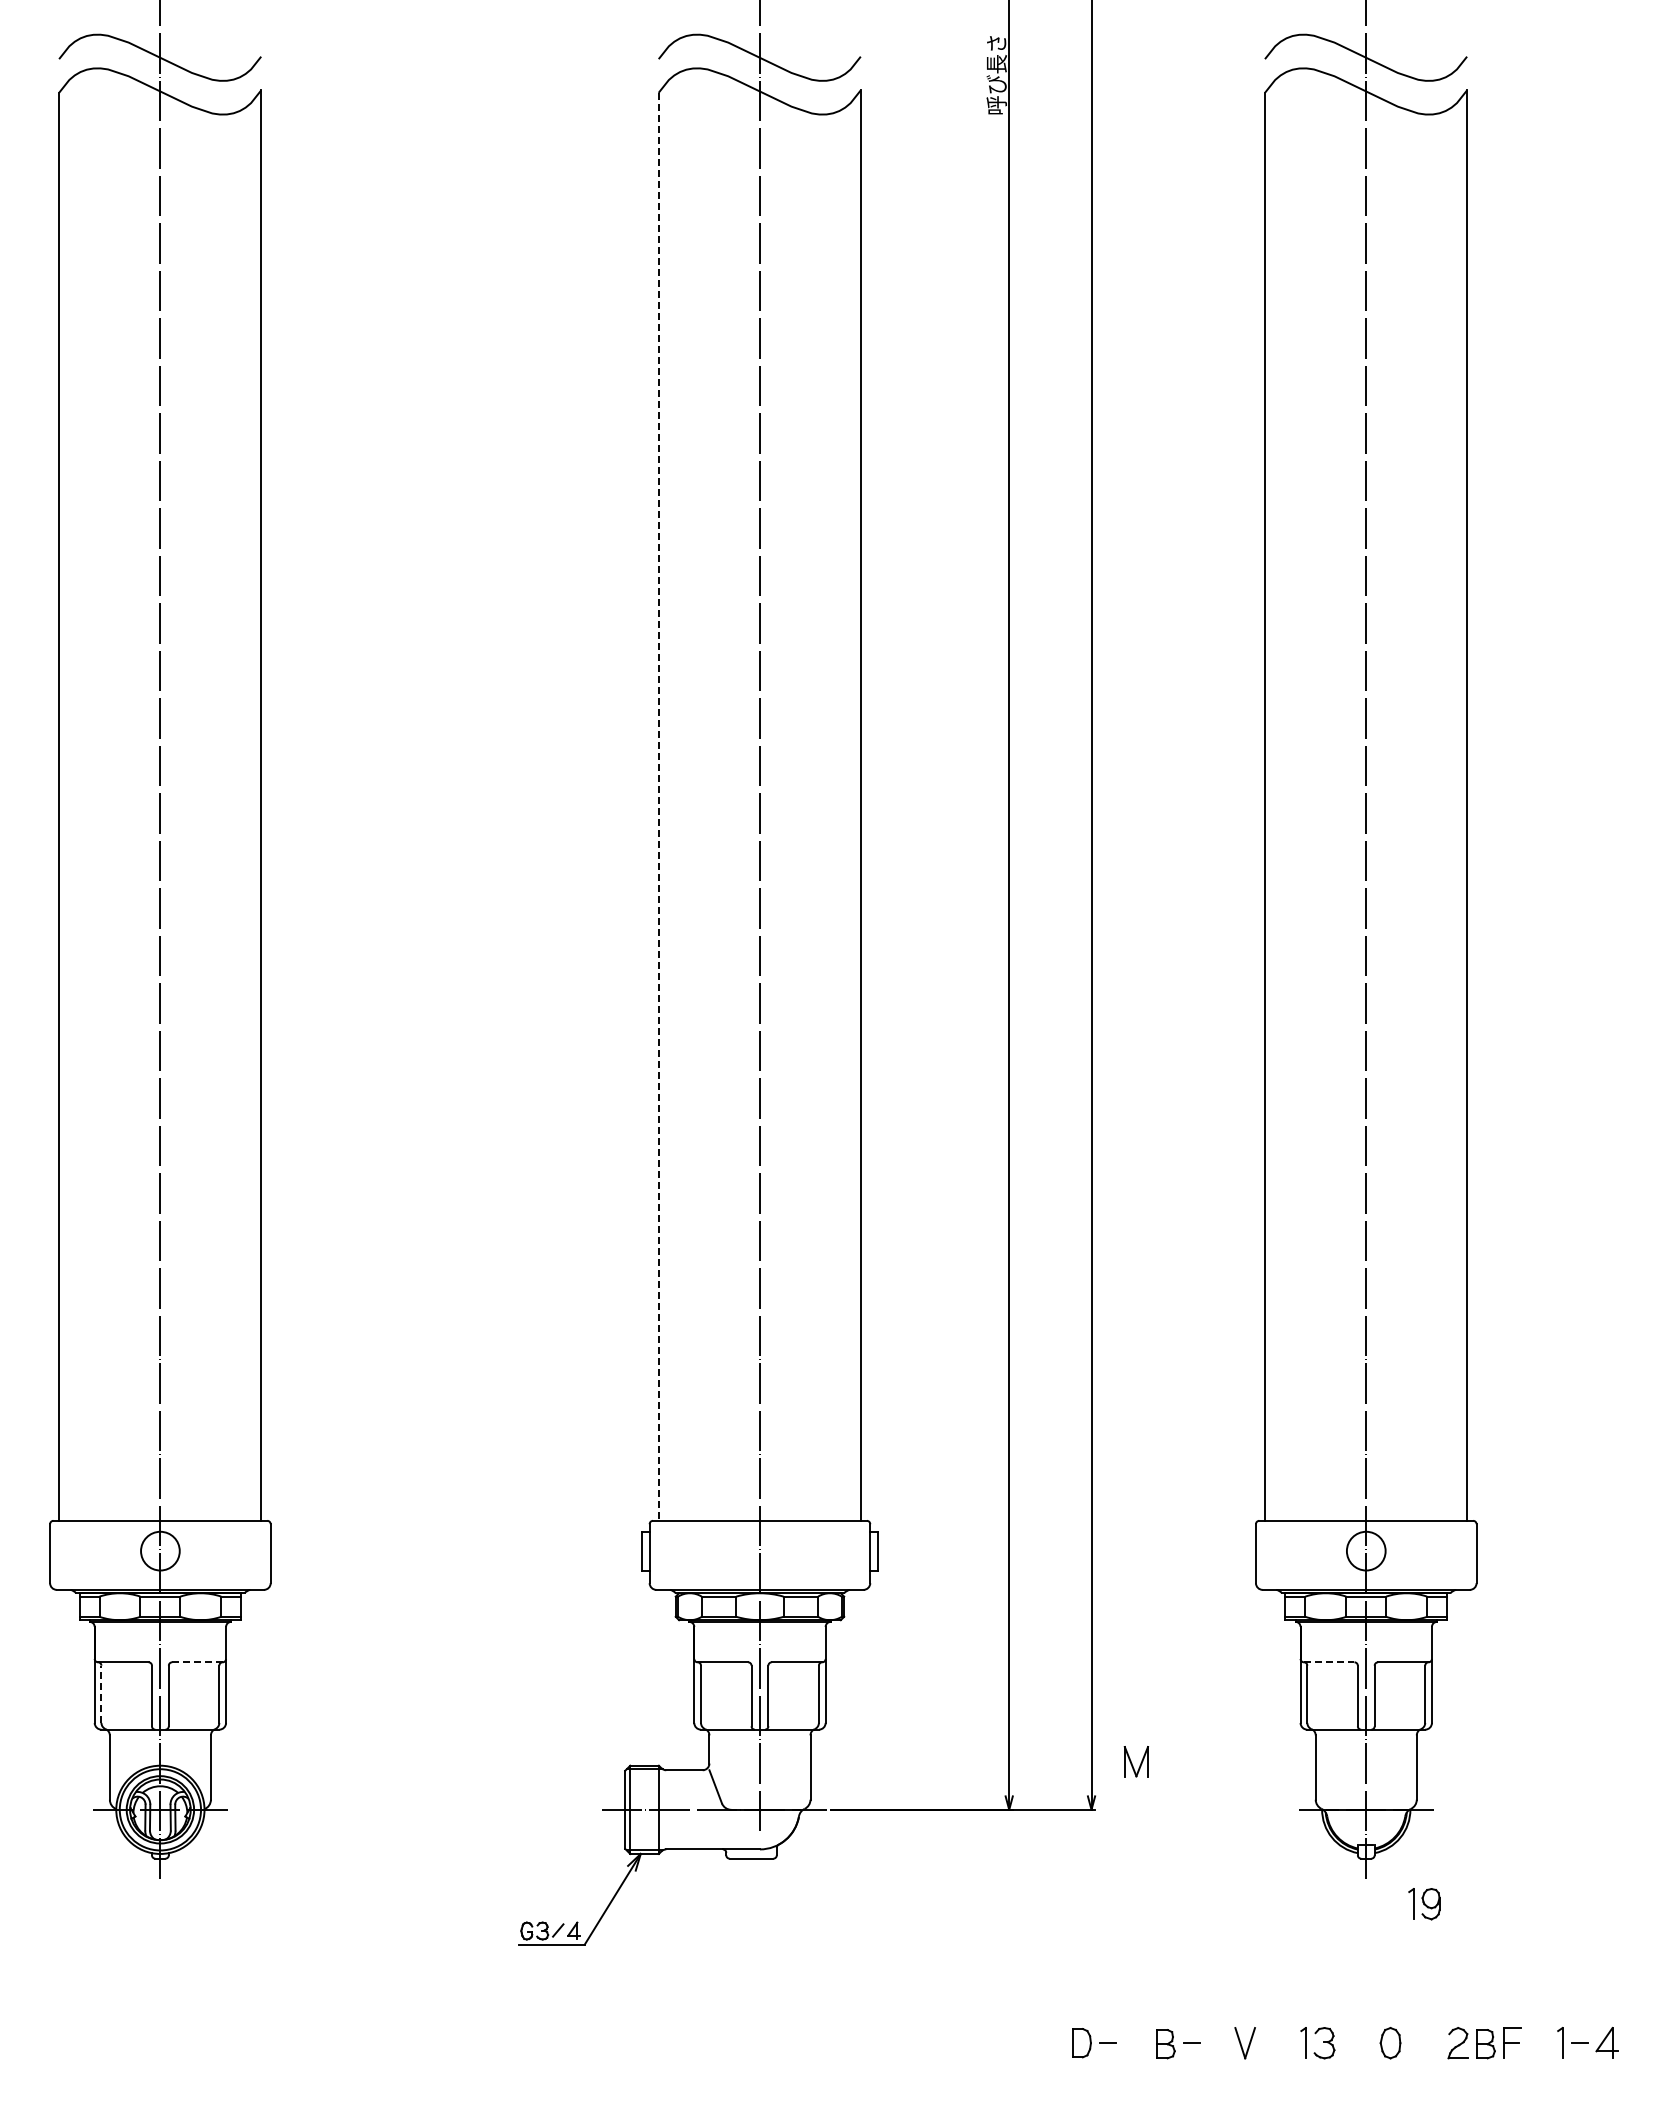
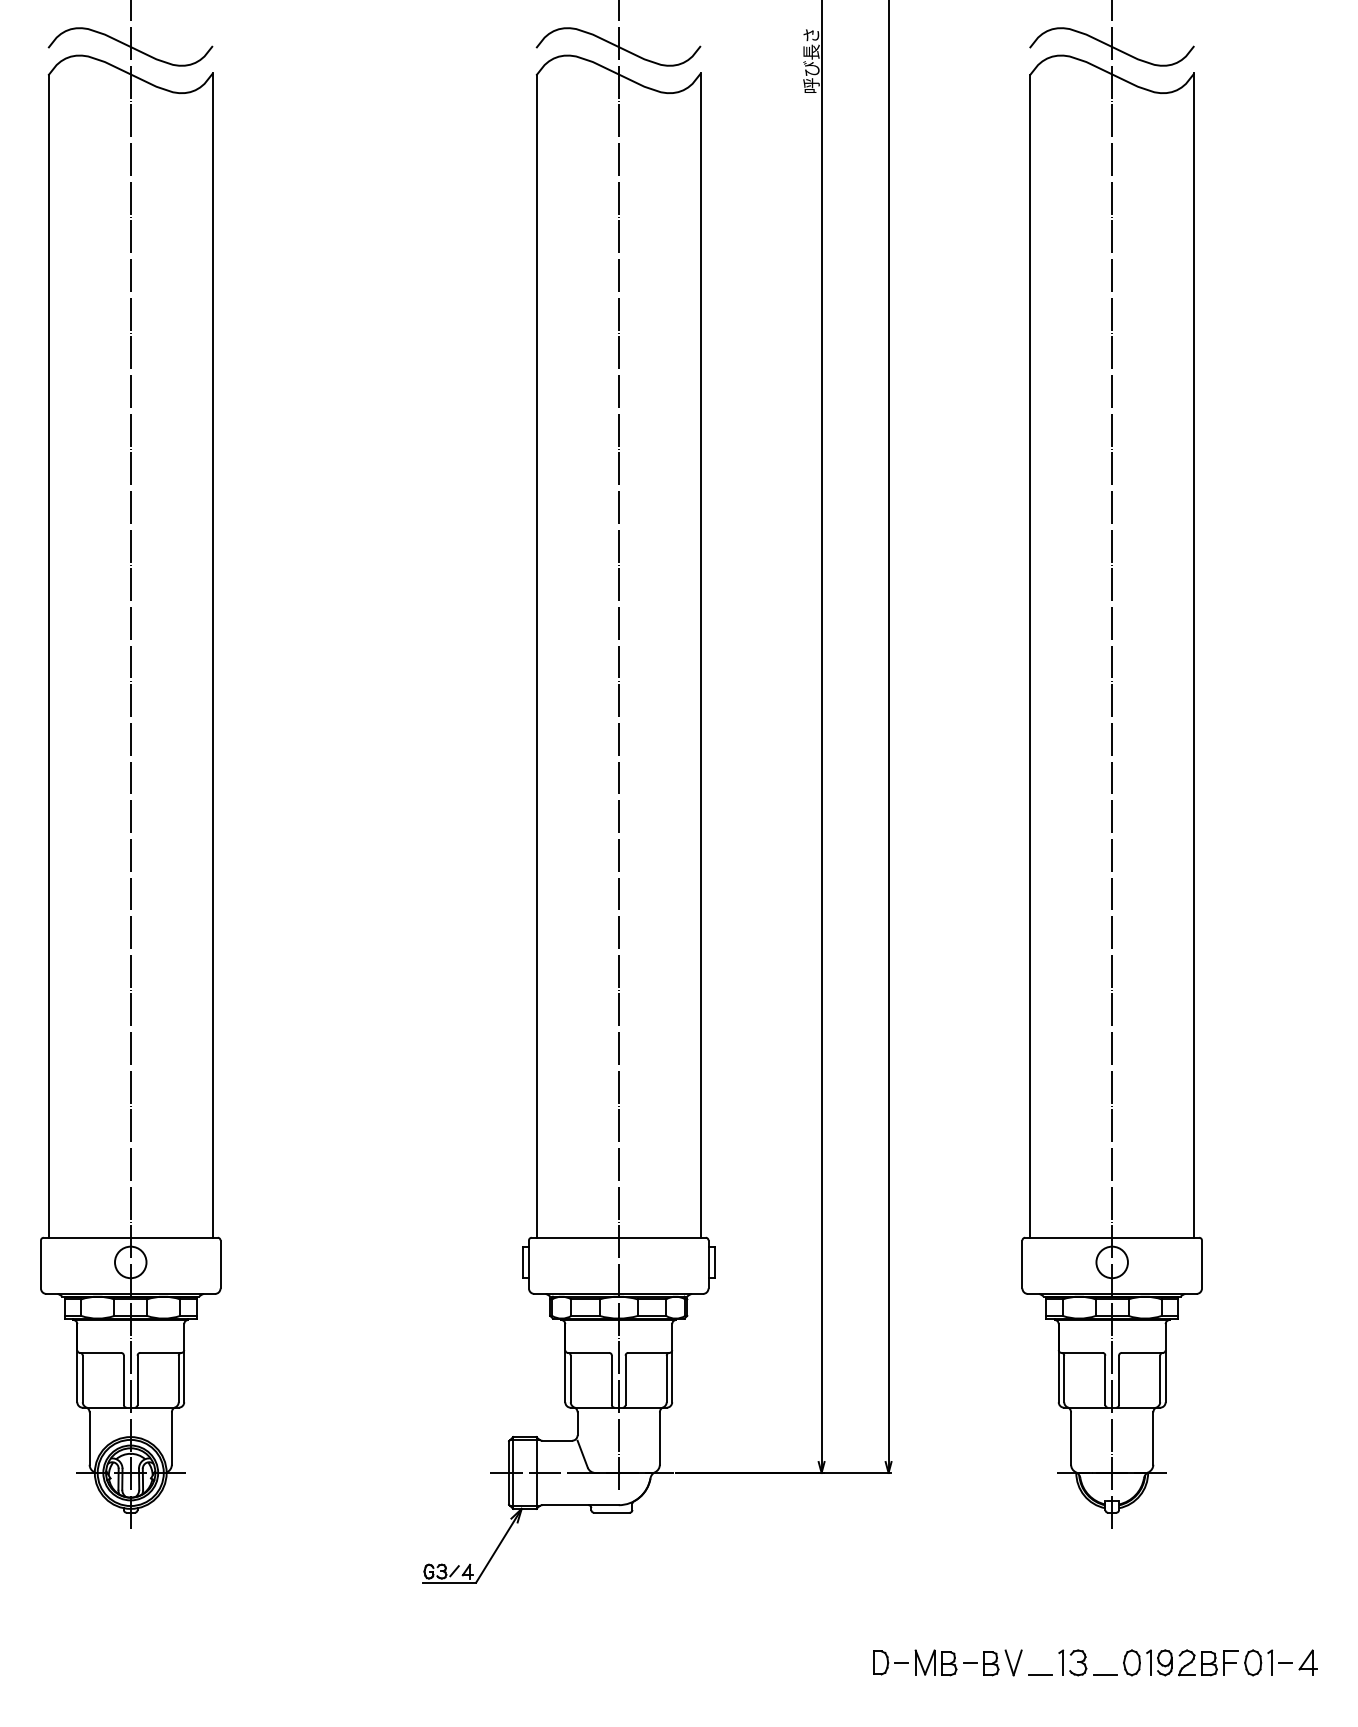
line: (658, 807) -> (536, 657), dashed -> solid
line: (197, 1662) -> (160, 1353), dashed -> solid
line: (1329, 1662) -> (1082, 1353), dashed -> solid
line: (101, 1694) -> (82, 1379), dashed -> solid
part: (1135, 1761) -> (924, 1662), moved
part: (1424, 1904) -> (1159, 1663), moved
part: (1539, 2043) -> (1253, 1663), added
part: (1217, 2044) -> (991, 1663), added
line: (1277, 2058) -> (1039, 1675), added
line: (1357, 2058) -> (1105, 1675), added

